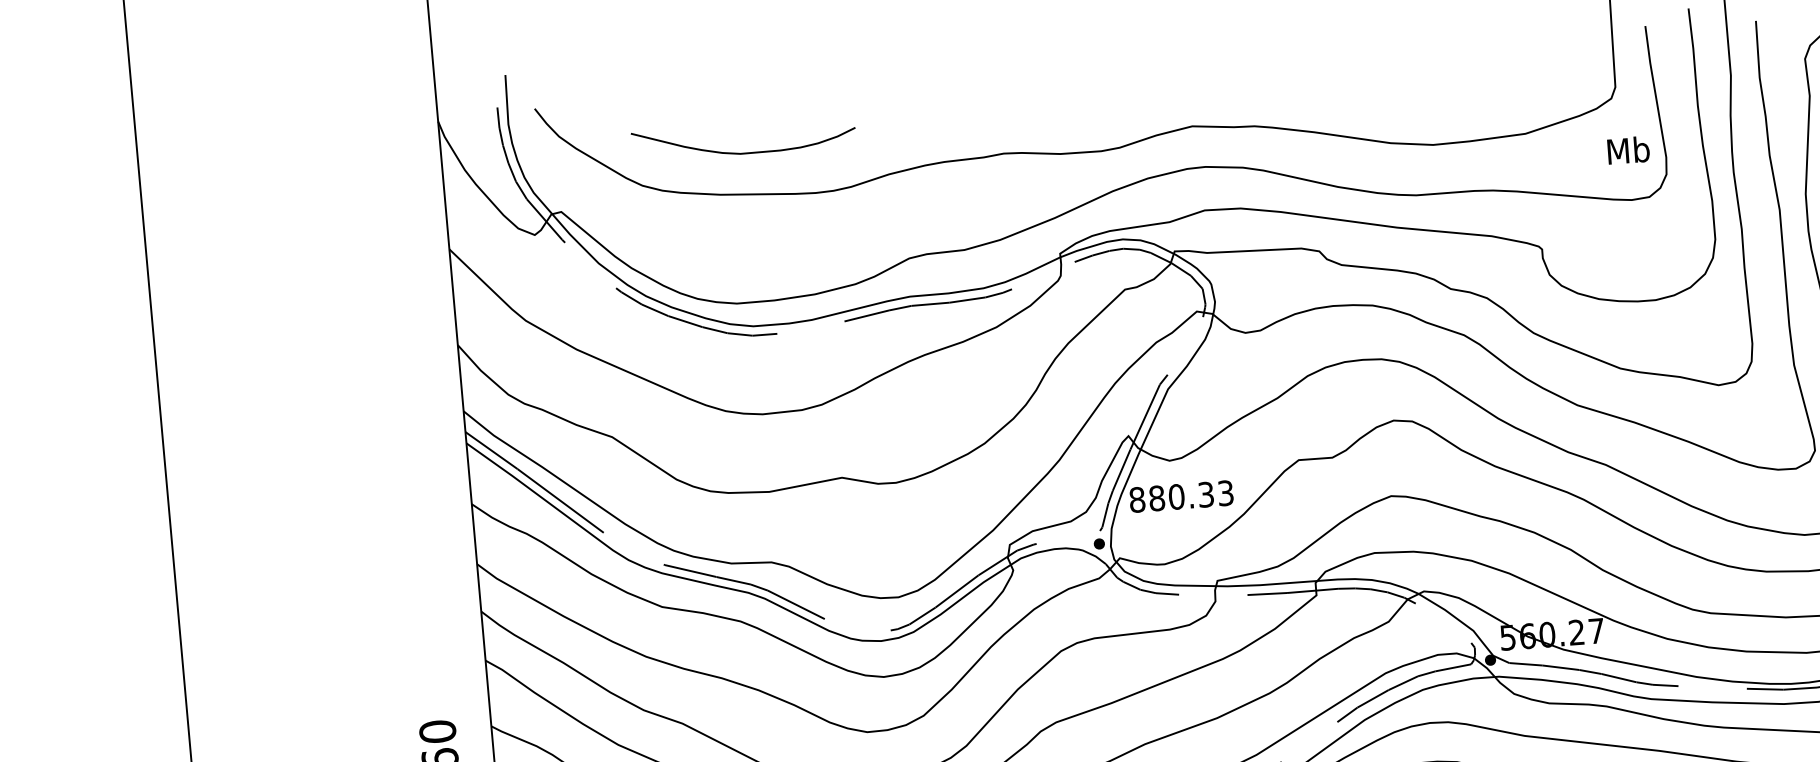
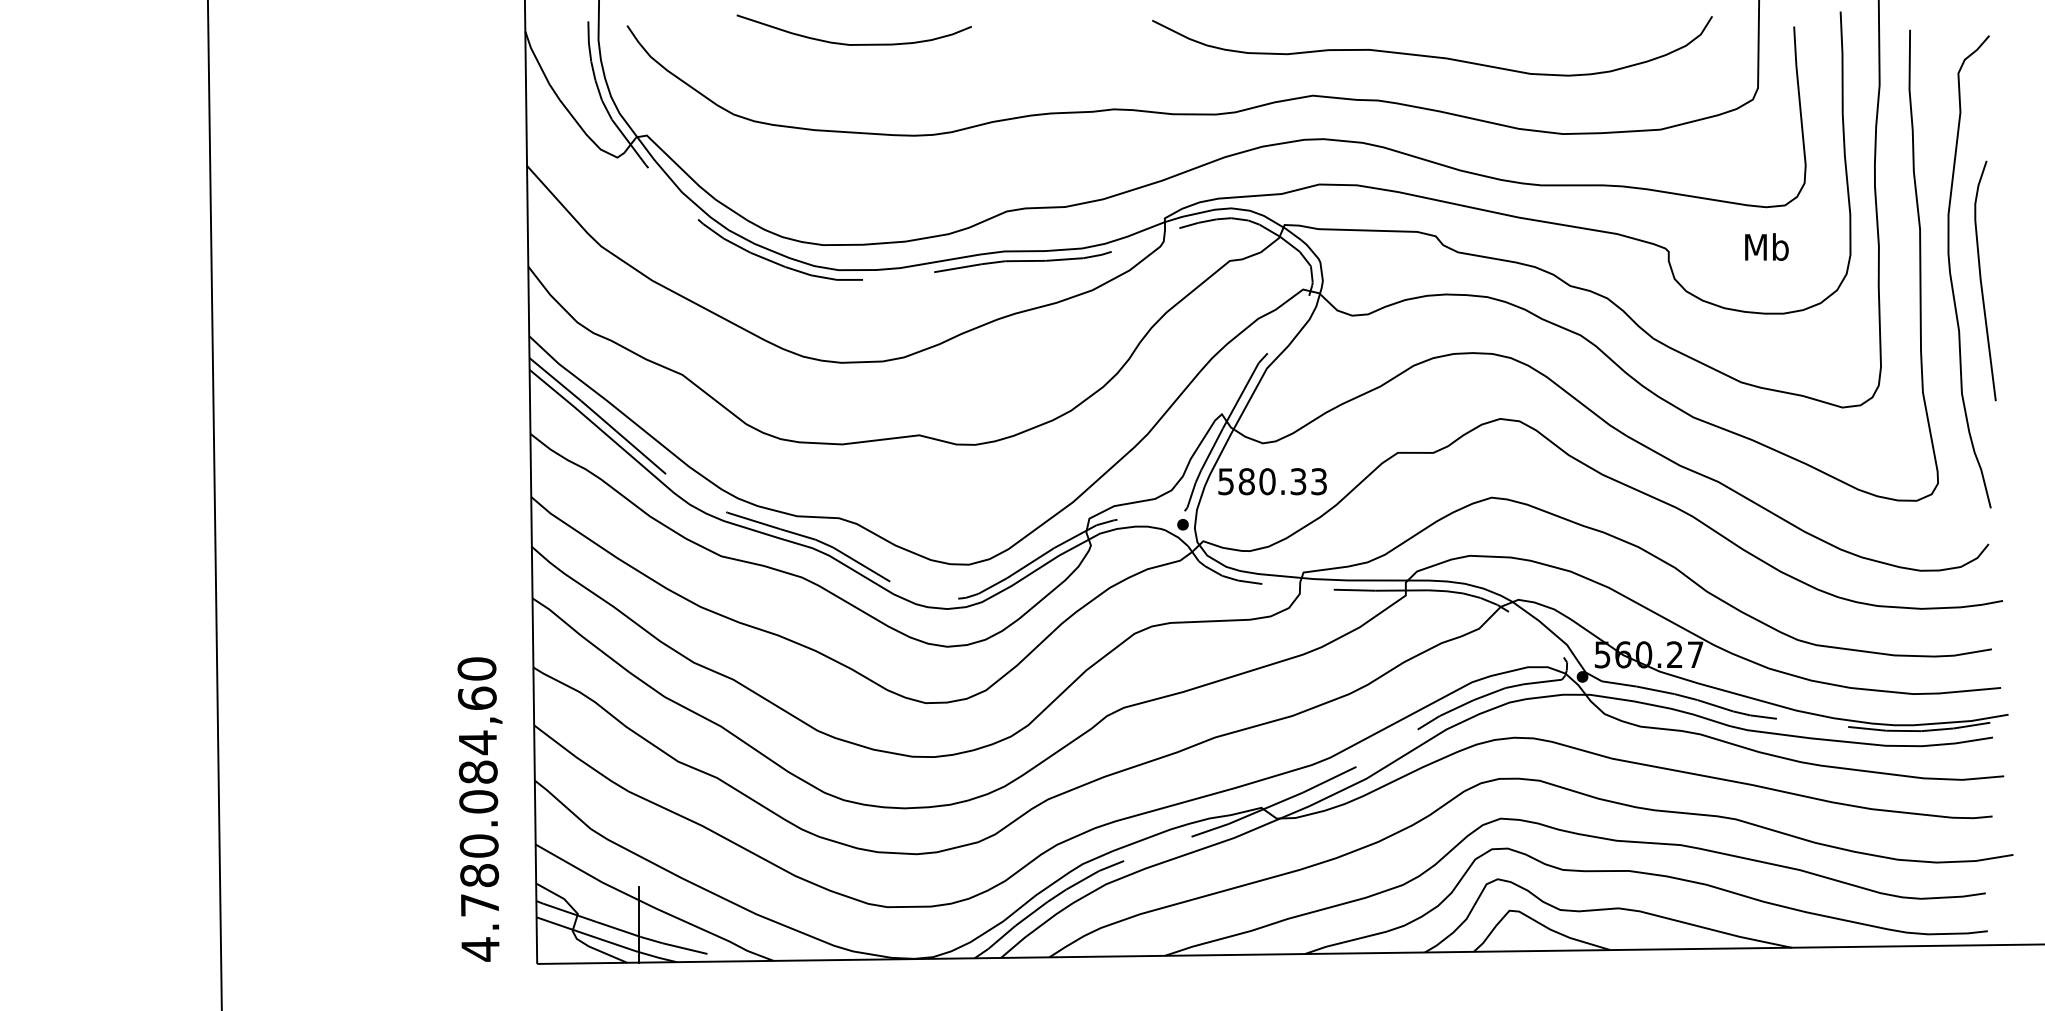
curve: (1302, 79) -> (1431, 55), added
text: (1628, 149) -> (1766, 246), moved
curve: (739, 152) -> (848, 43), moved
text: (1137, 499) -> (1226, 481), 880.33 -> 580.33

